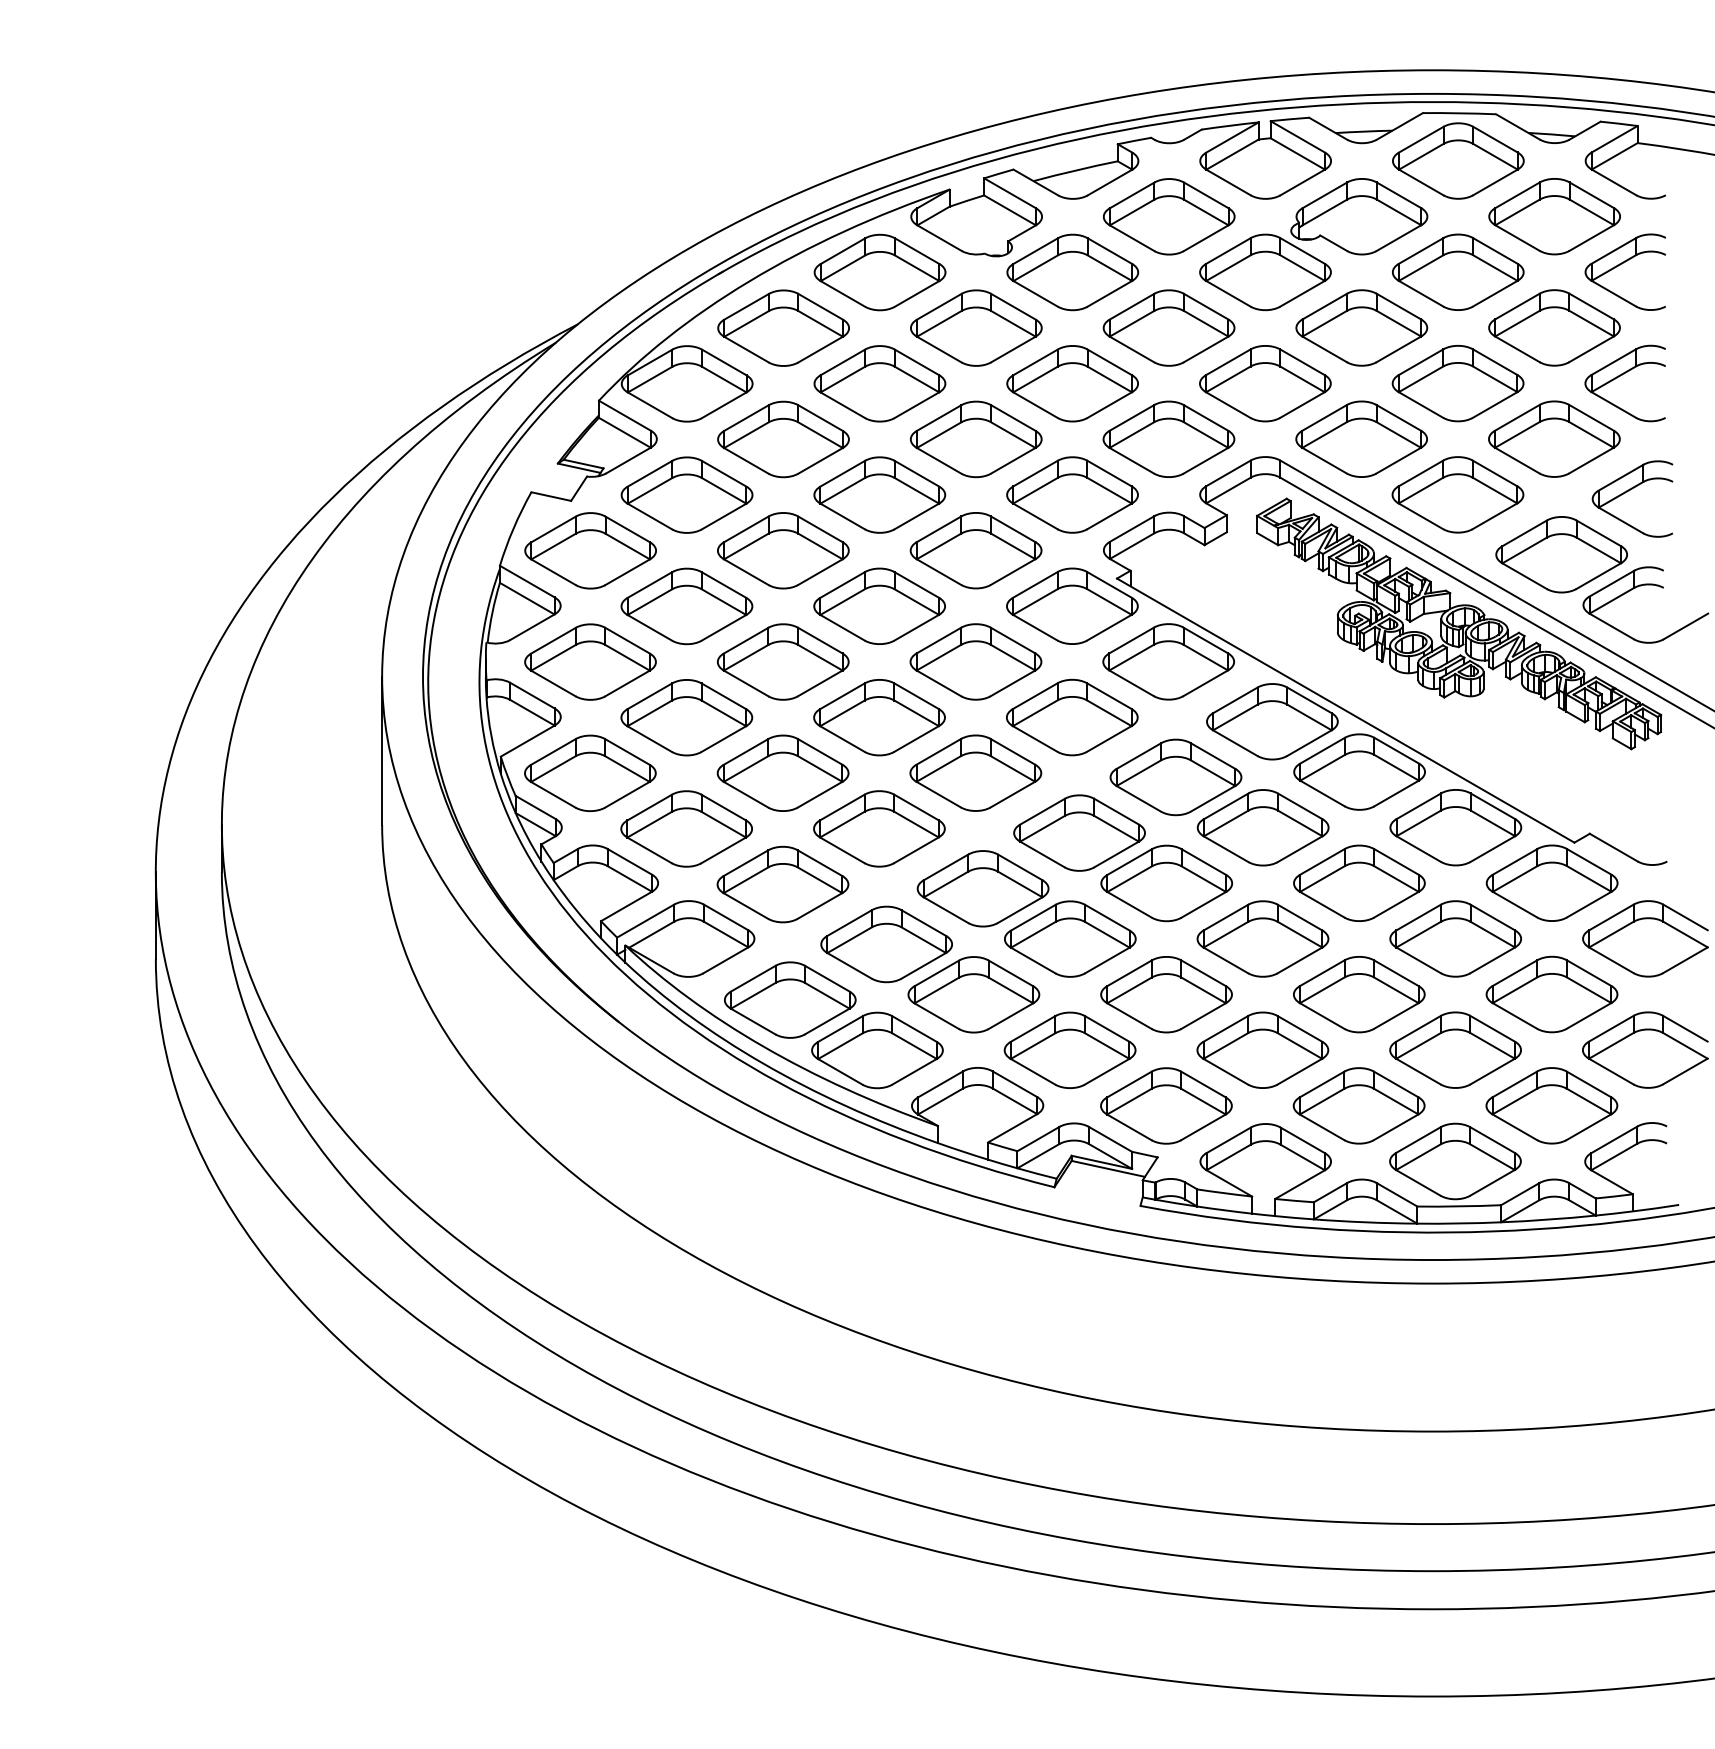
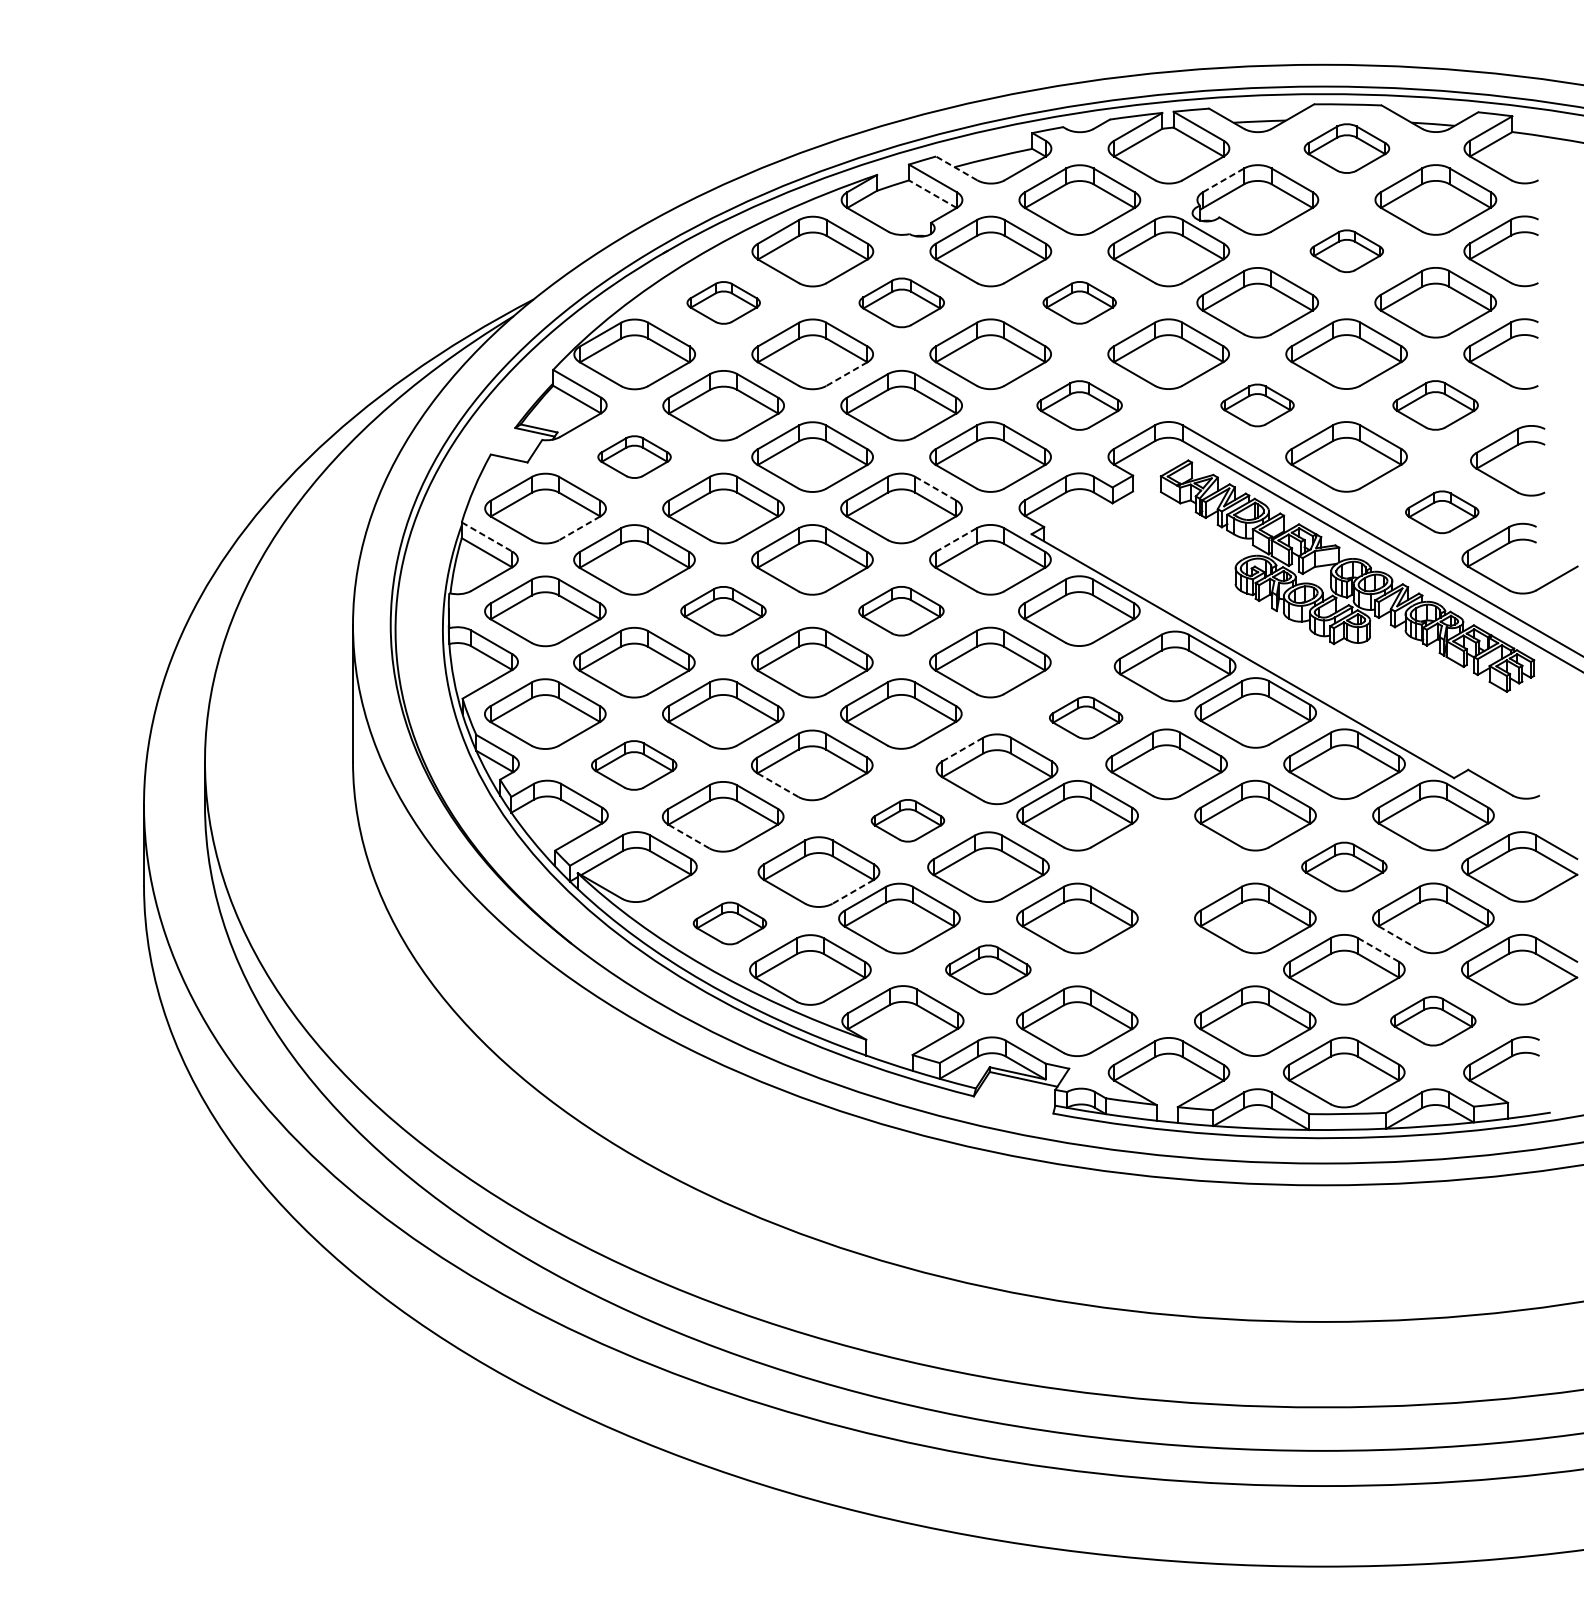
part: (1458, 160) -> (1347, 148), size x0.7
line: (1035, 182) -> (956, 168), solid -> dashed
line: (1324, 195) -> (1223, 180), solid -> dashed
line: (1010, 210) -> (933, 194), solid -> dashed
part: (1458, 271) -> (1347, 250), size x0.6
part: (783, 327) -> (723, 302), size x0.6
part: (976, 327) -> (901, 302), size x0.7
part: (1168, 327) -> (1079, 302), size x0.6
line: (916, 405) -> (846, 374), solid -> dashed
part: (1168, 438) -> (1079, 404), size x0.7
part: (1361, 438) -> (1257, 404), size x0.6
part: (1554, 438) -> (1435, 404), size x0.7
part: (686, 494) -> (634, 456), size x0.6
line: (1013, 529) -> (936, 488), solid -> dashed
part: (1561, 554) -> (1442, 511), size x0.6
line: (627, 572) -> (579, 528), solid -> dashed
line: (527, 581) -> (487, 536), solid -> dashed
line: (1035, 584) -> (956, 539), solid -> dashed
part: (783, 661) -> (723, 610), size x0.7
part: (975, 661) -> (900, 610), size x0.7
part: (1175, 777) -> (1085, 717), size x0.6
line: (1042, 811) -> (962, 749), solid -> dashed
part: (686, 828) -> (634, 765), size x0.7
line: (842, 850) -> (778, 785), solid -> dashed
part: (982, 888) -> (907, 820), size x0.6
line: (745, 906) -> (688, 837), solid -> dashed
part: (1262, 938) -> (1166, 866), removed
part: (1455, 938) -> (1344, 866), size x0.7
line: (923, 965) -> (852, 891), solid -> dashed
part: (790, 999) -> (730, 922), size x0.6
line: (1514, 1015) -> (1398, 937), solid -> dashed
line: (1492, 1028) -> (1378, 949), solid -> dashed
part: (1069, 1049) -> (987, 969), size x0.7
part: (1262, 1049) -> (1166, 969), removed
part: (1551, 1105) -> (1432, 1020), size x0.7

